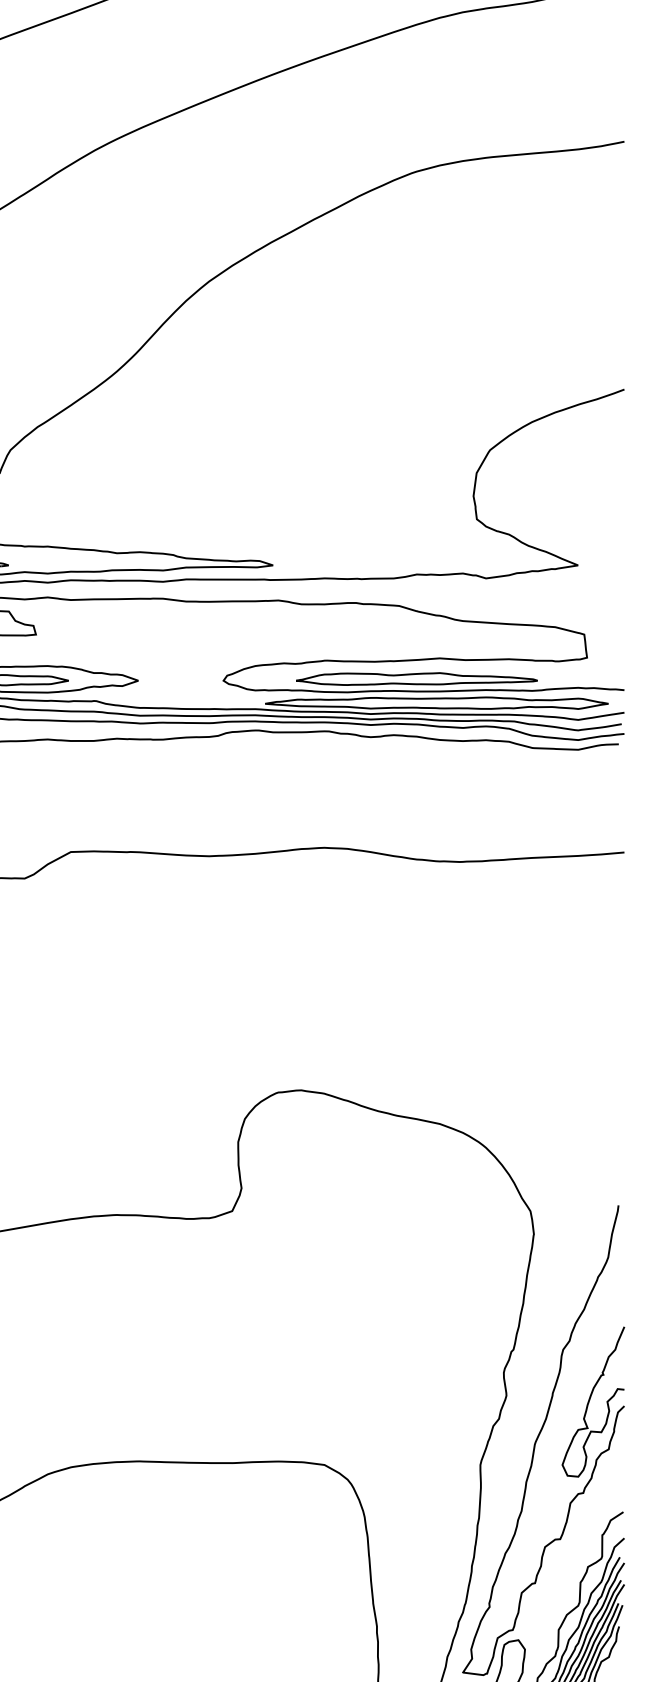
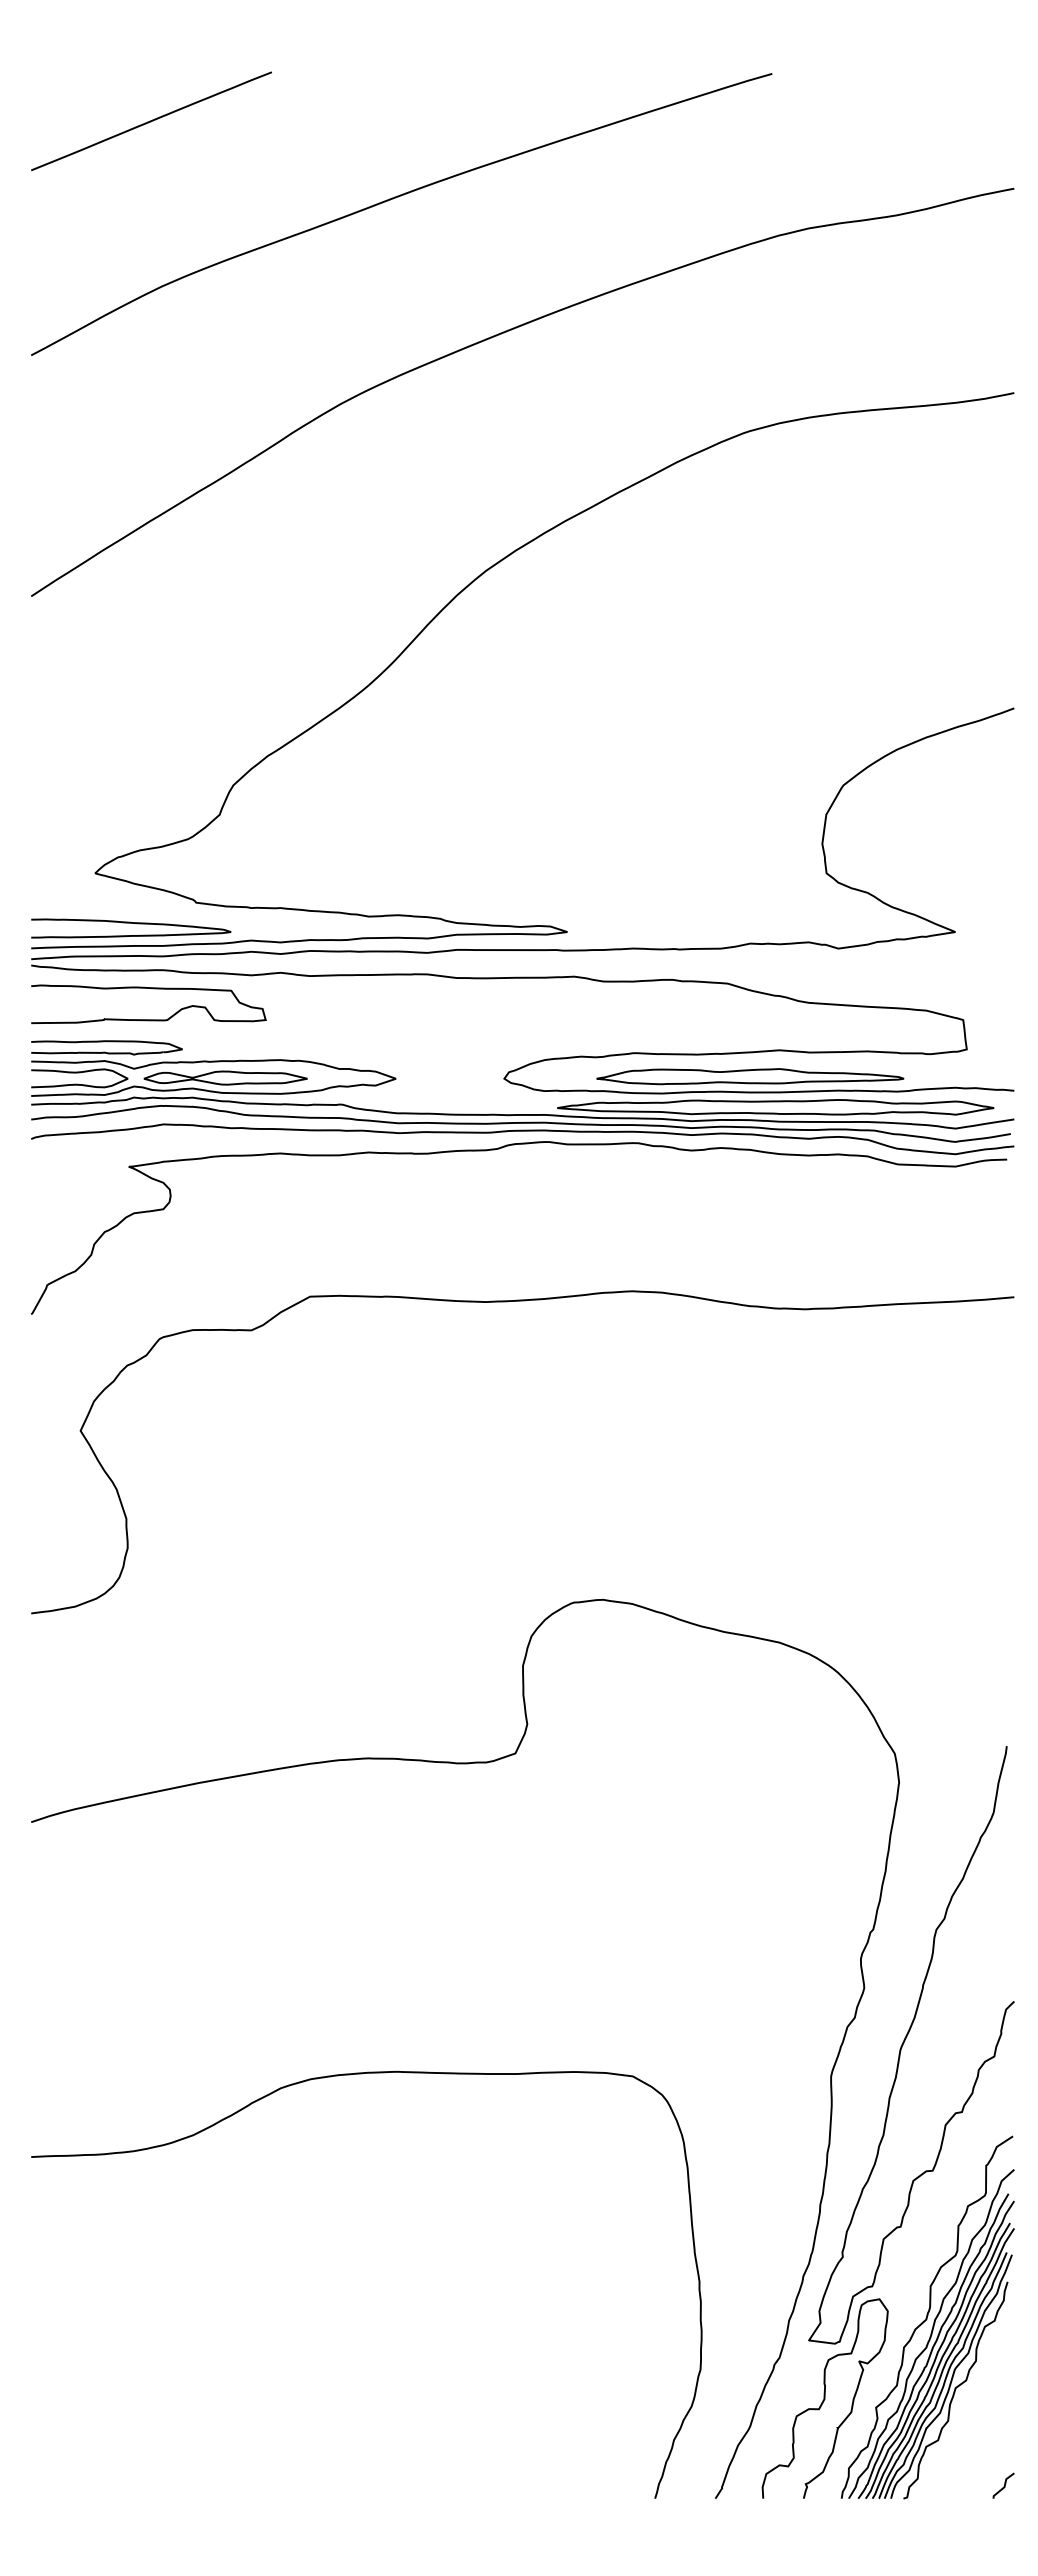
curve: (590, 1400) -> (970, 1994), removed

